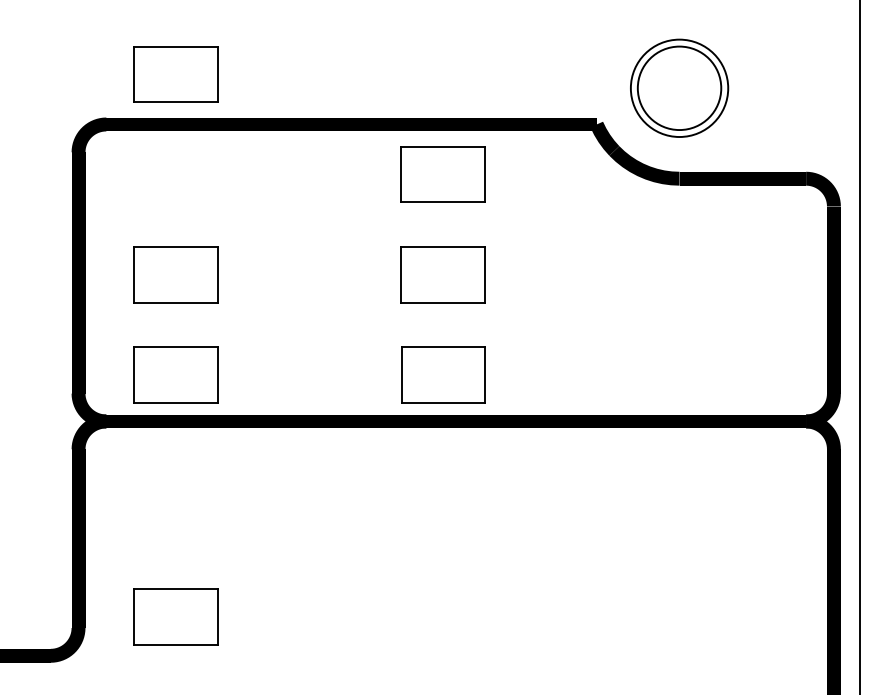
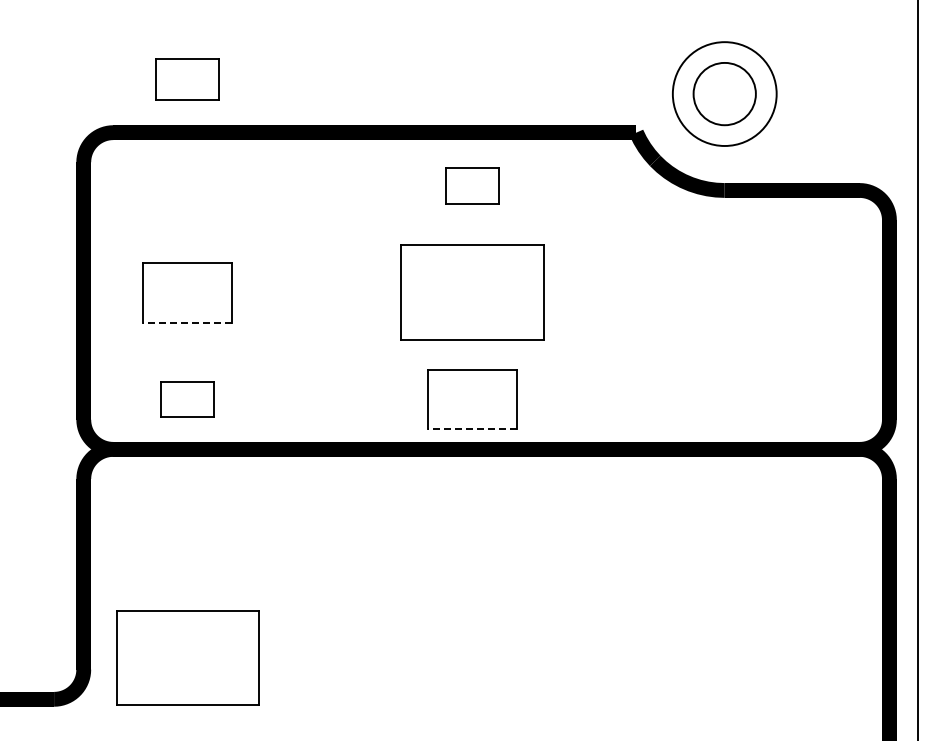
part: (175, 74) -> (187, 79), size x0.7
circle: (679, 87) -> (724, 93), size x0.7
part: (443, 174) -> (472, 185), size x0.6
part: (443, 274) -> (472, 292), size x1.6
line: (175, 302) -> (187, 322), solid -> dashed
part: (175, 374) -> (187, 399), size x0.6
line: (443, 402) -> (472, 429), solid -> dashed
part: (175, 616) -> (187, 657), size x1.6

